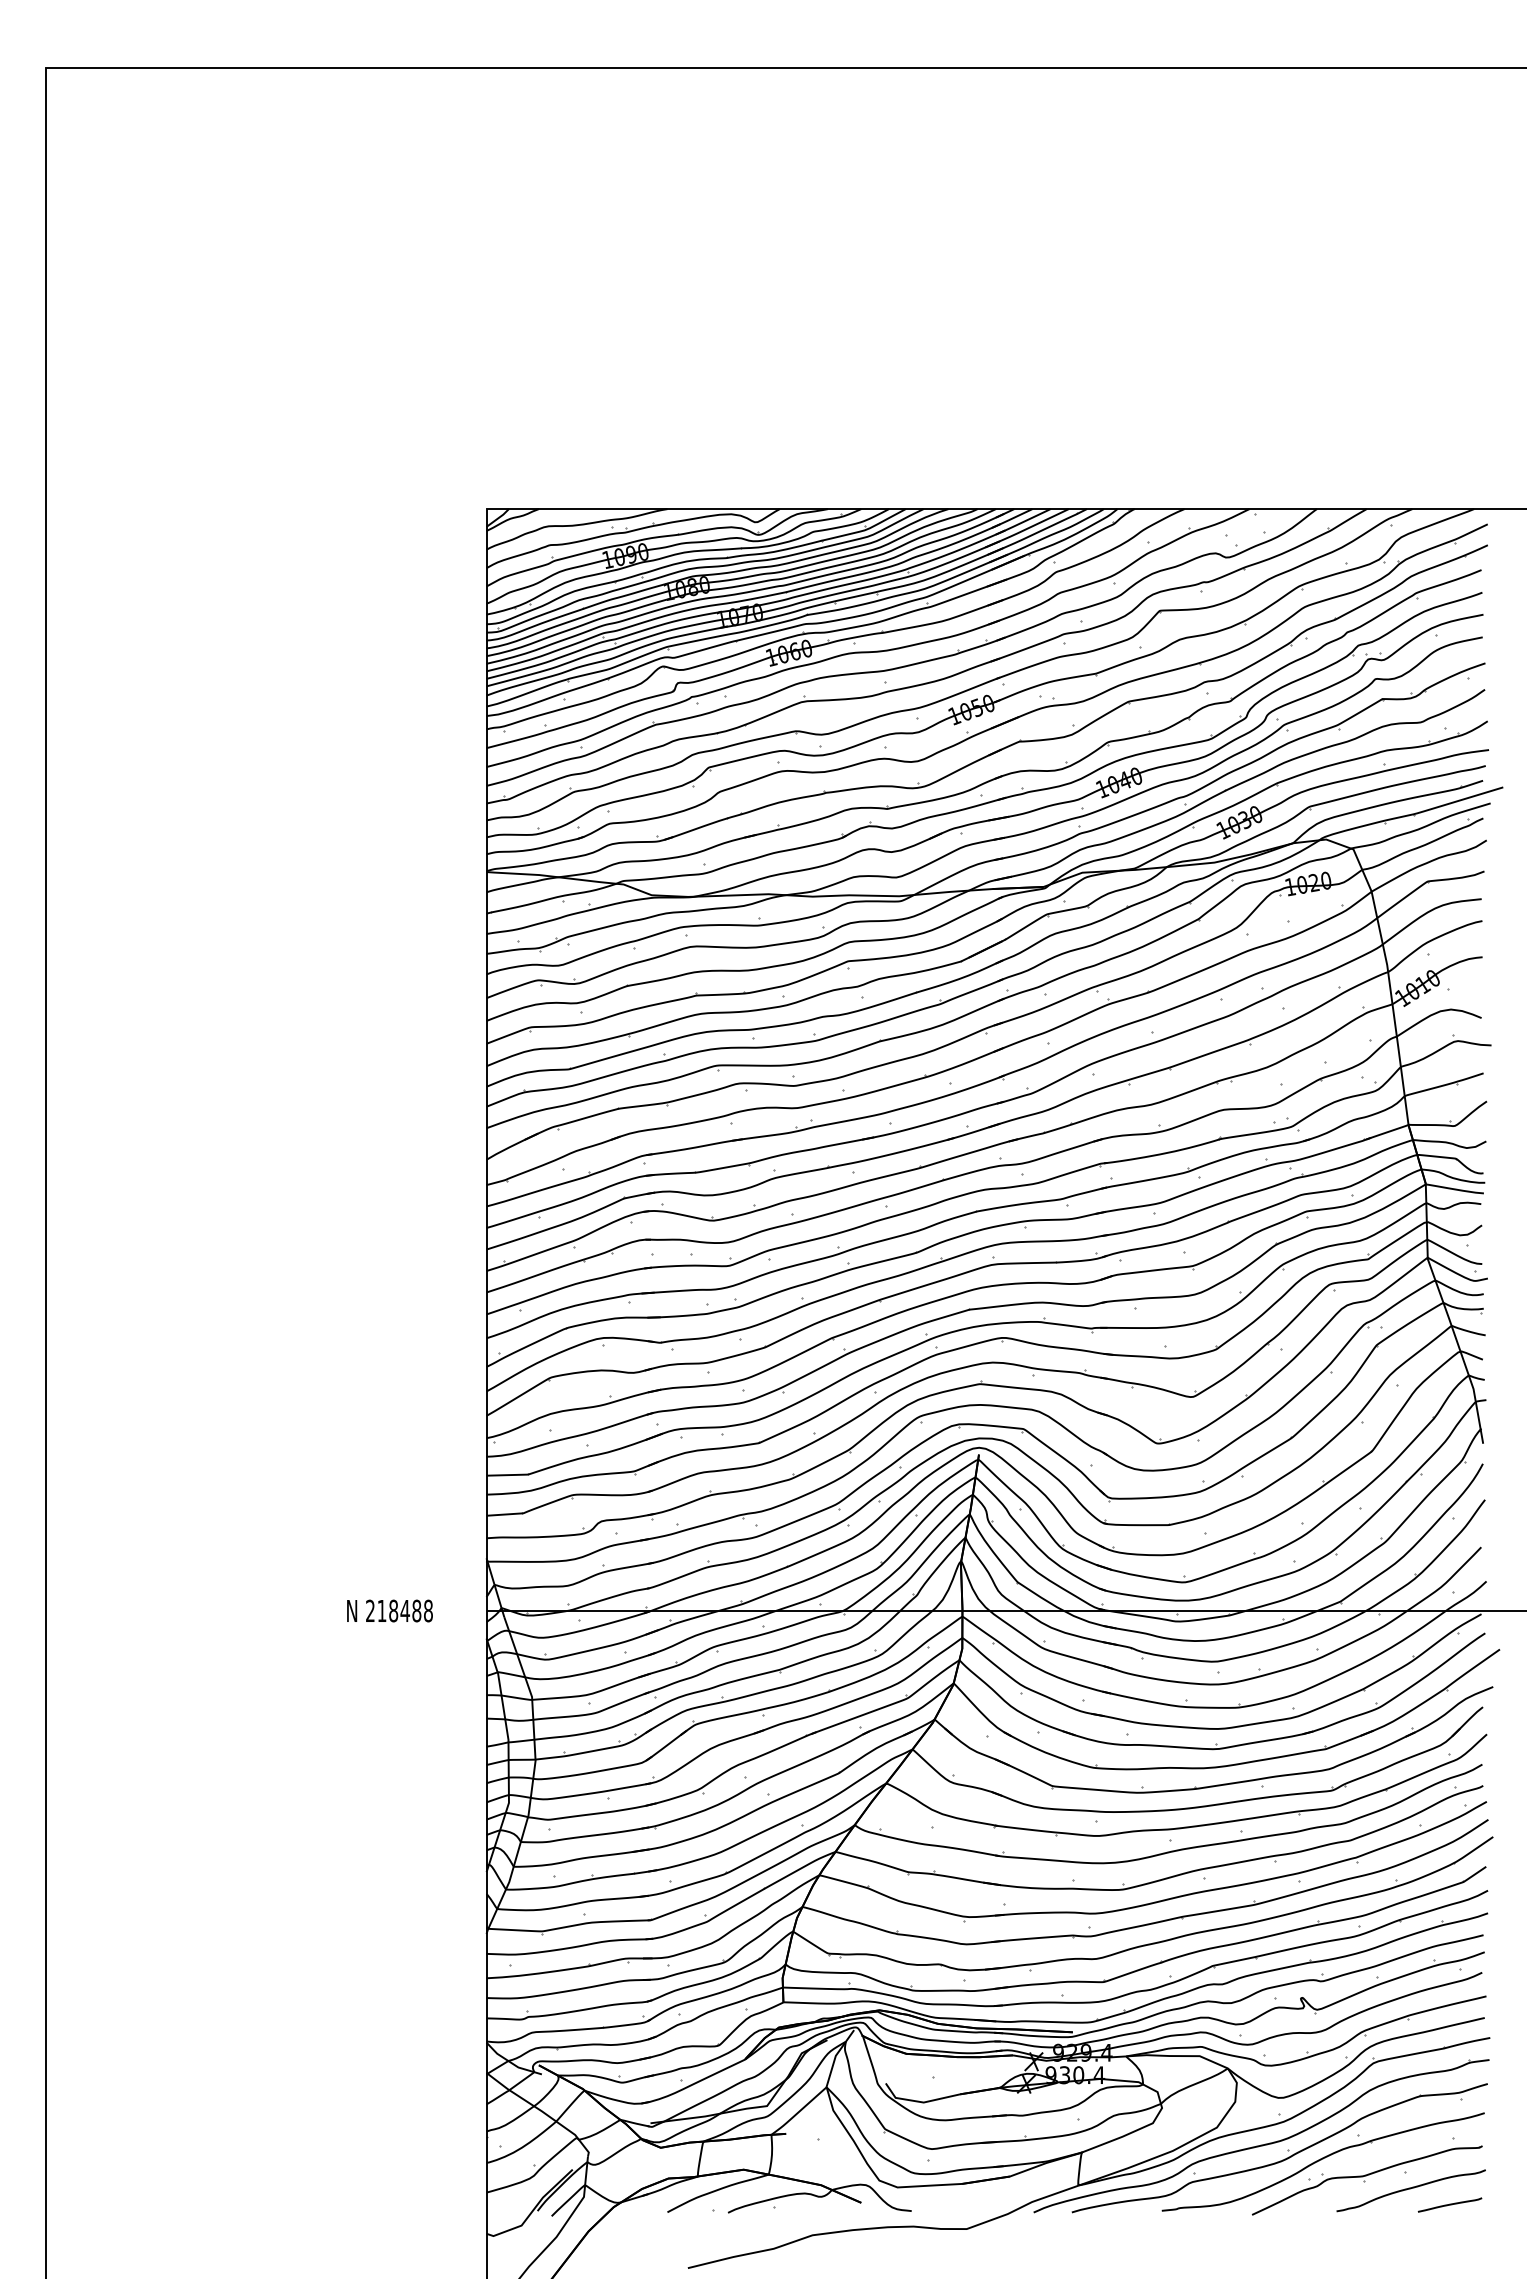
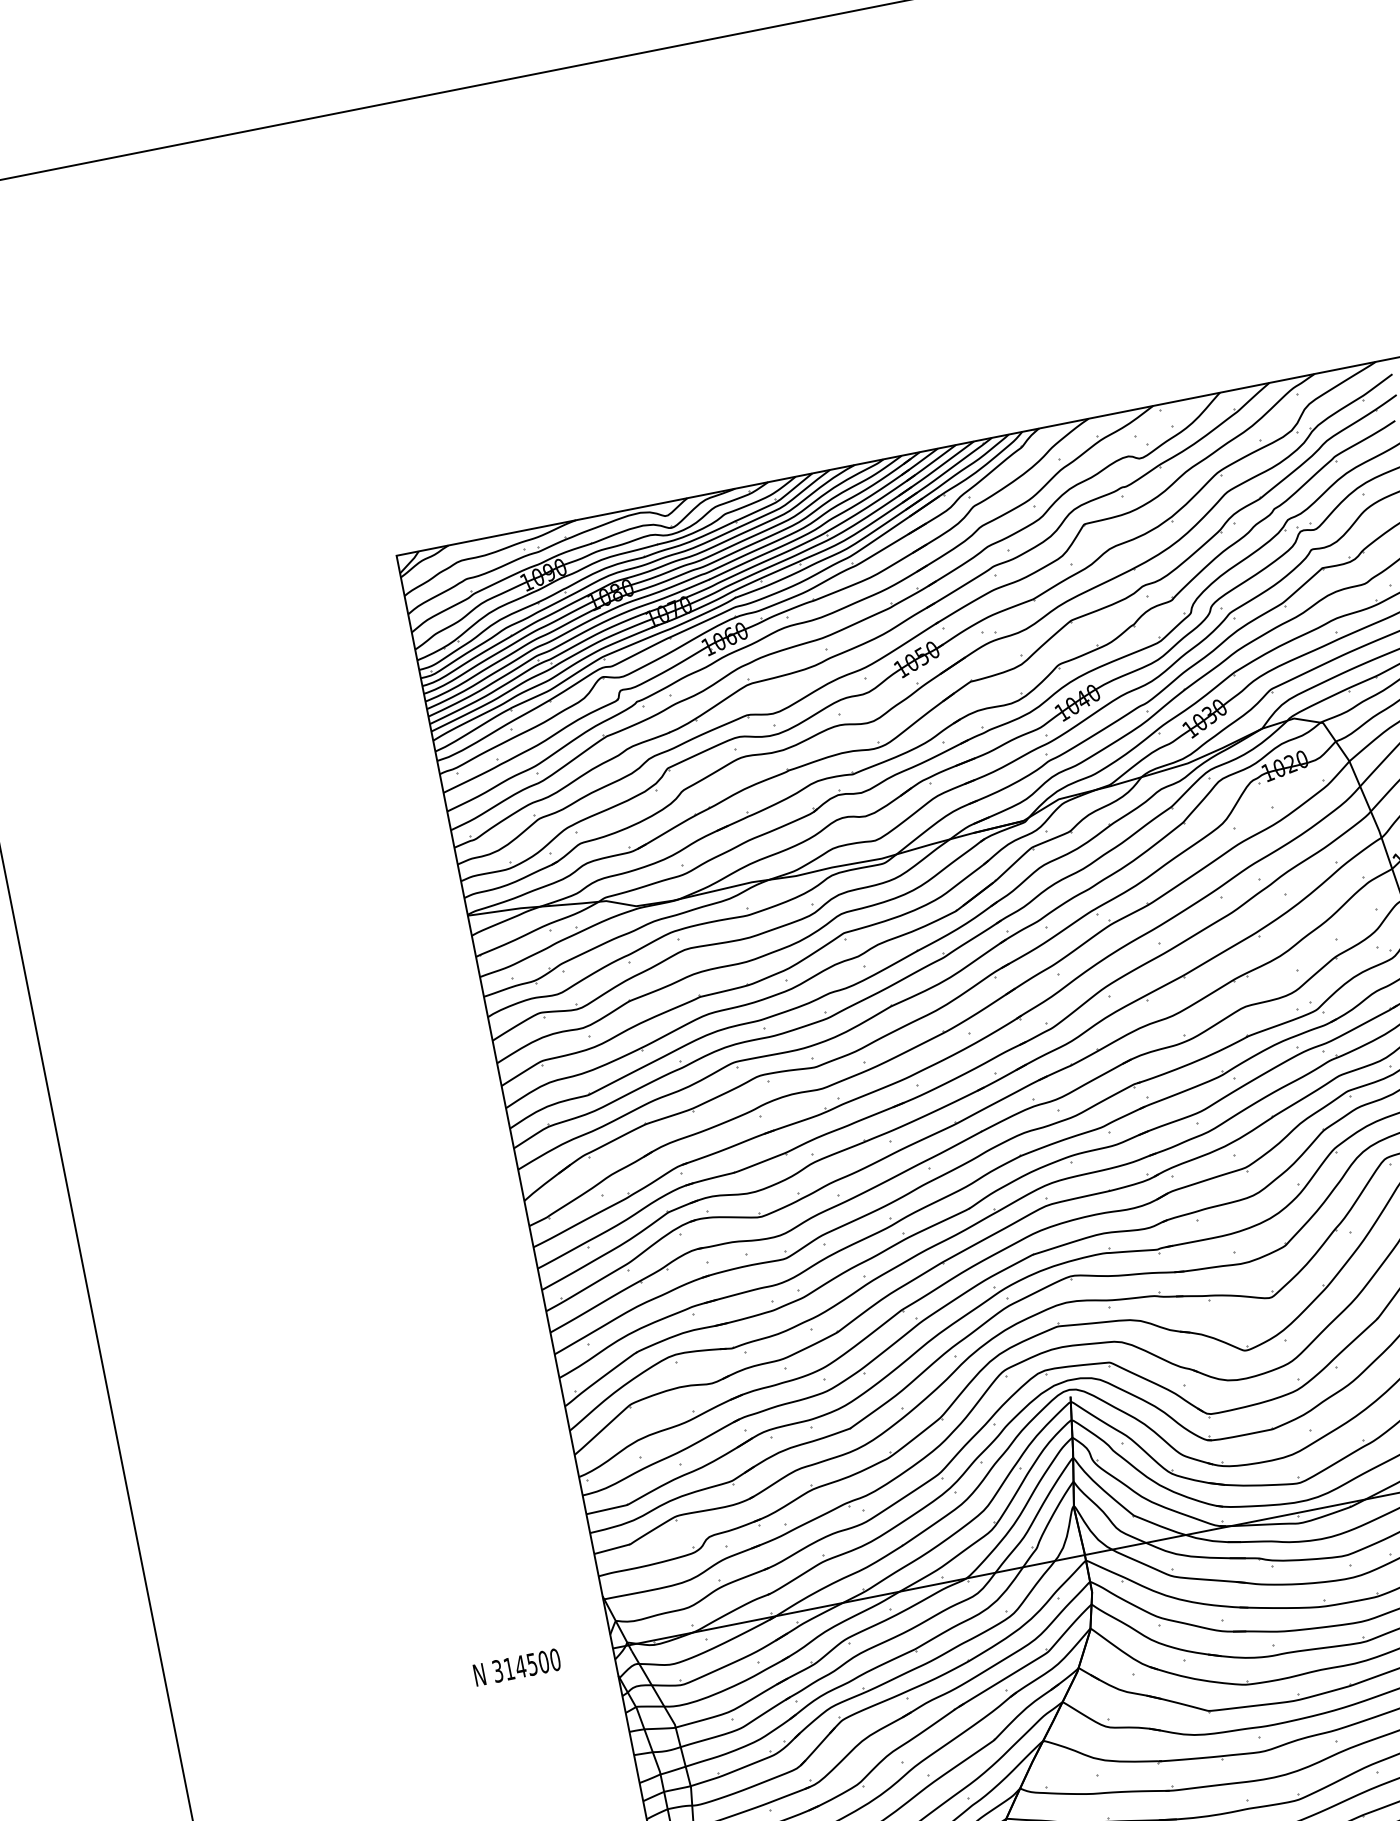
text: (399, 1610) -> (526, 1665), 218488 -> 314500

